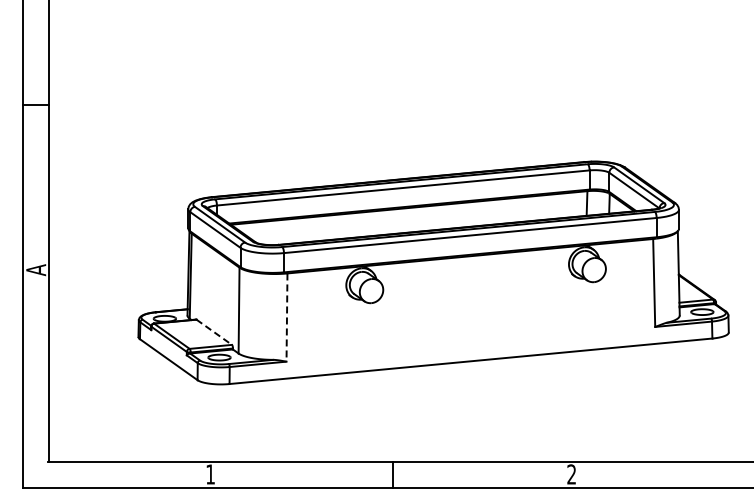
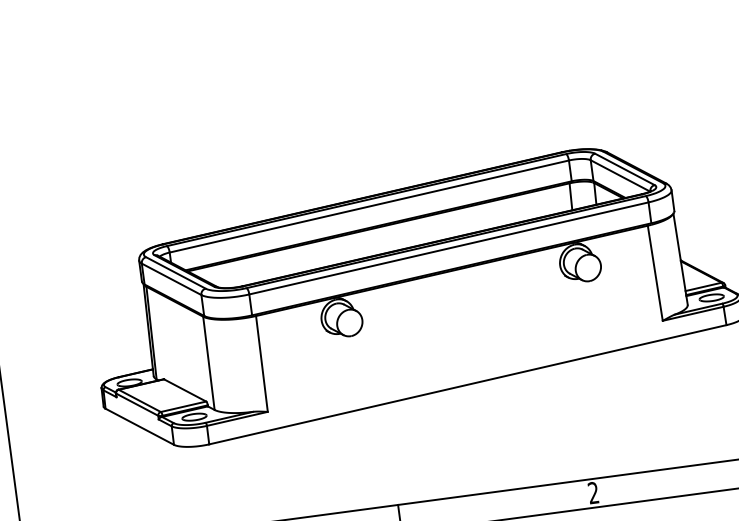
line: (286, 318) -> (261, 365), dashed -> solid
line: (214, 332) -> (185, 390), dashed -> solid

